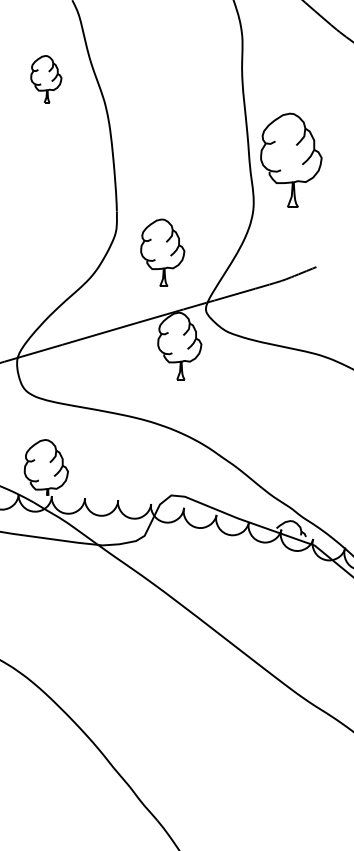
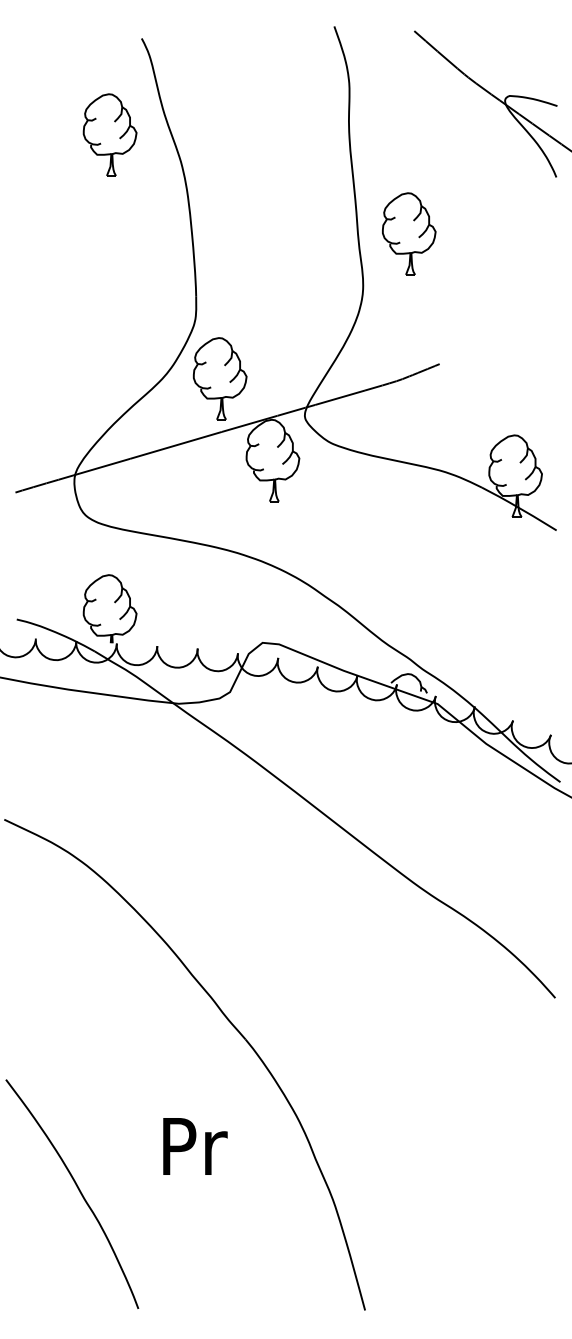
part: (45, 78) -> (109, 134), size x1.43
part: (291, 160) -> (409, 233), size x0.71
part: (162, 252) -> (219, 378), moved

